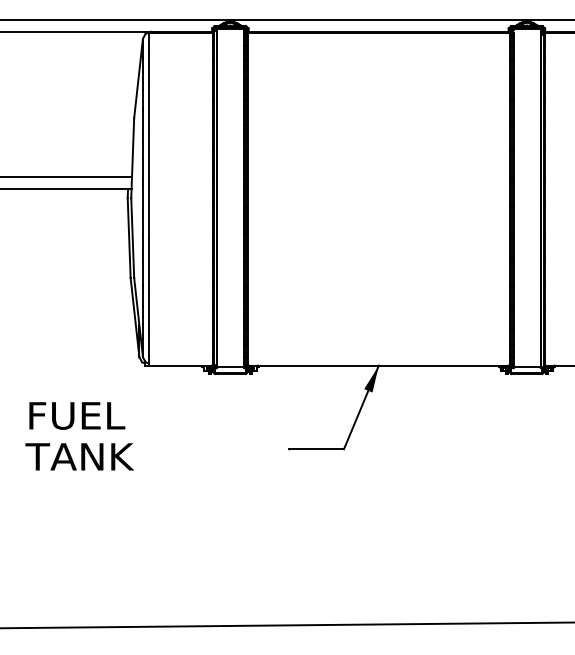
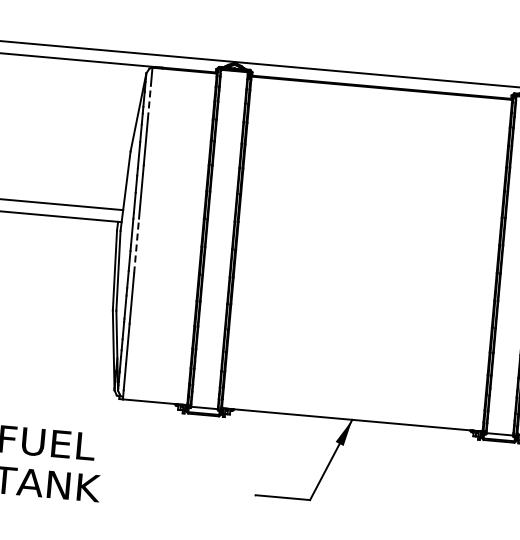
line: (148, 67) -> (149, 102), solid -> dashed
line: (148, 211) -> (136, 245), solid -> dashed

